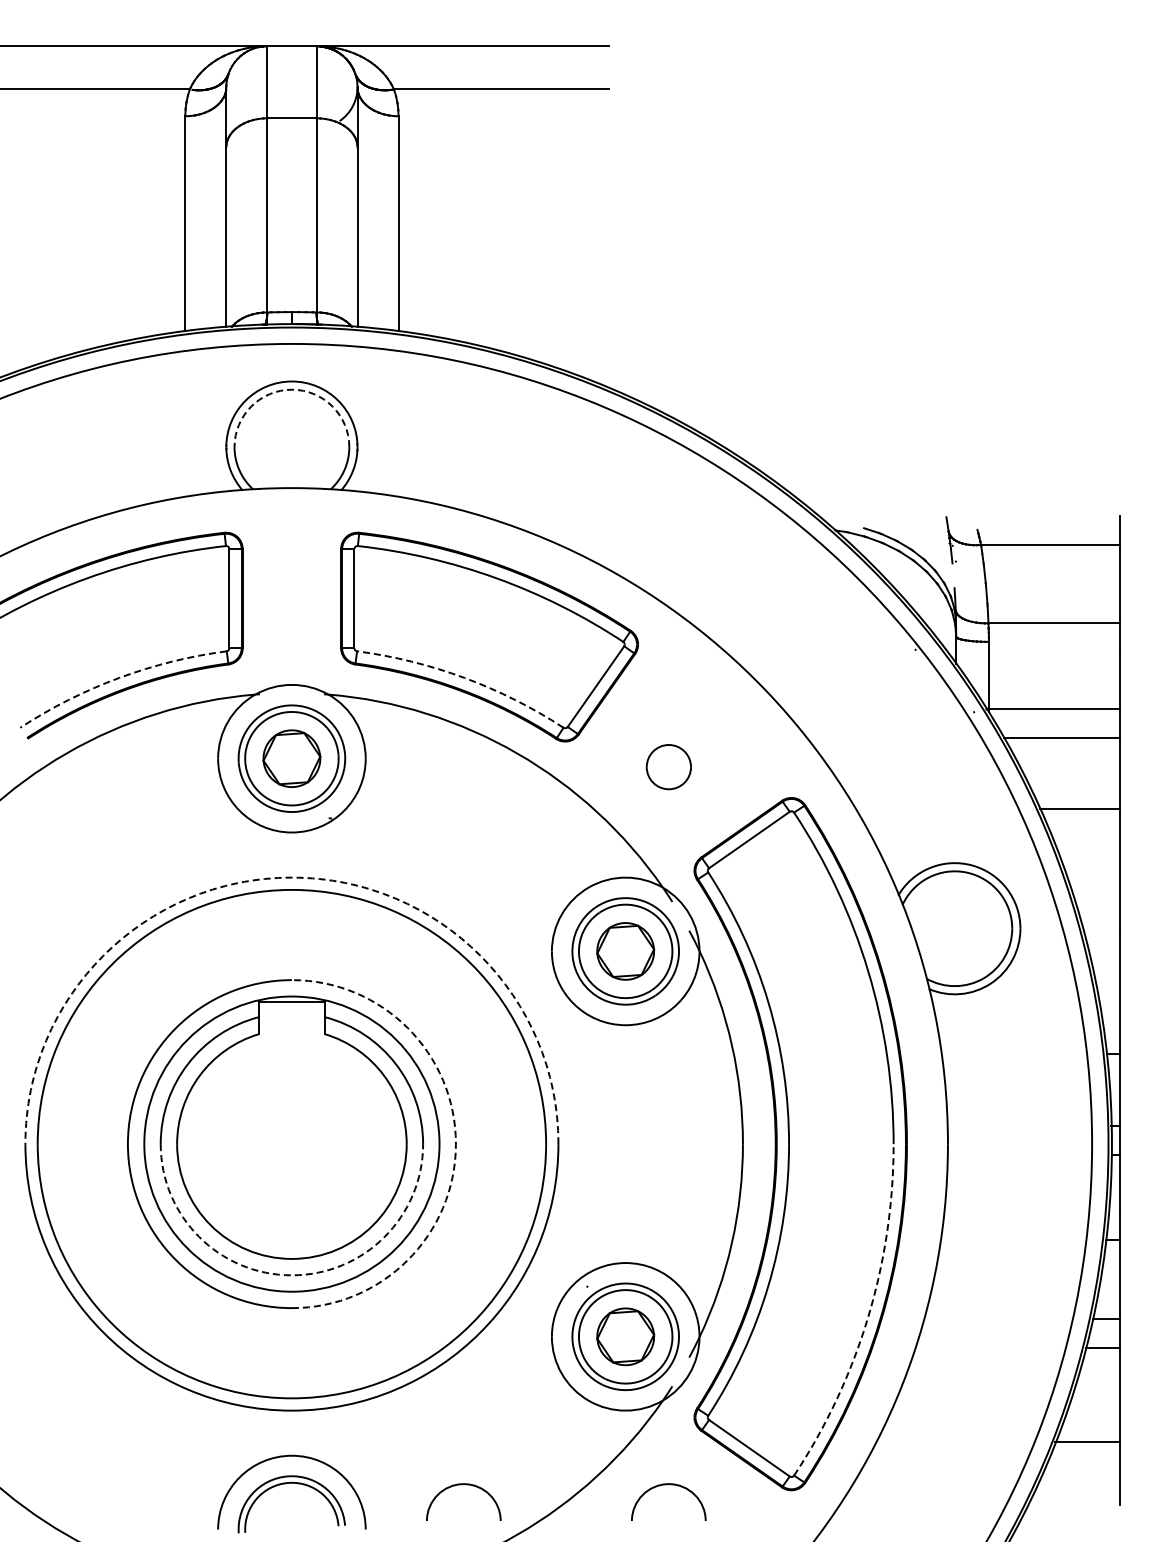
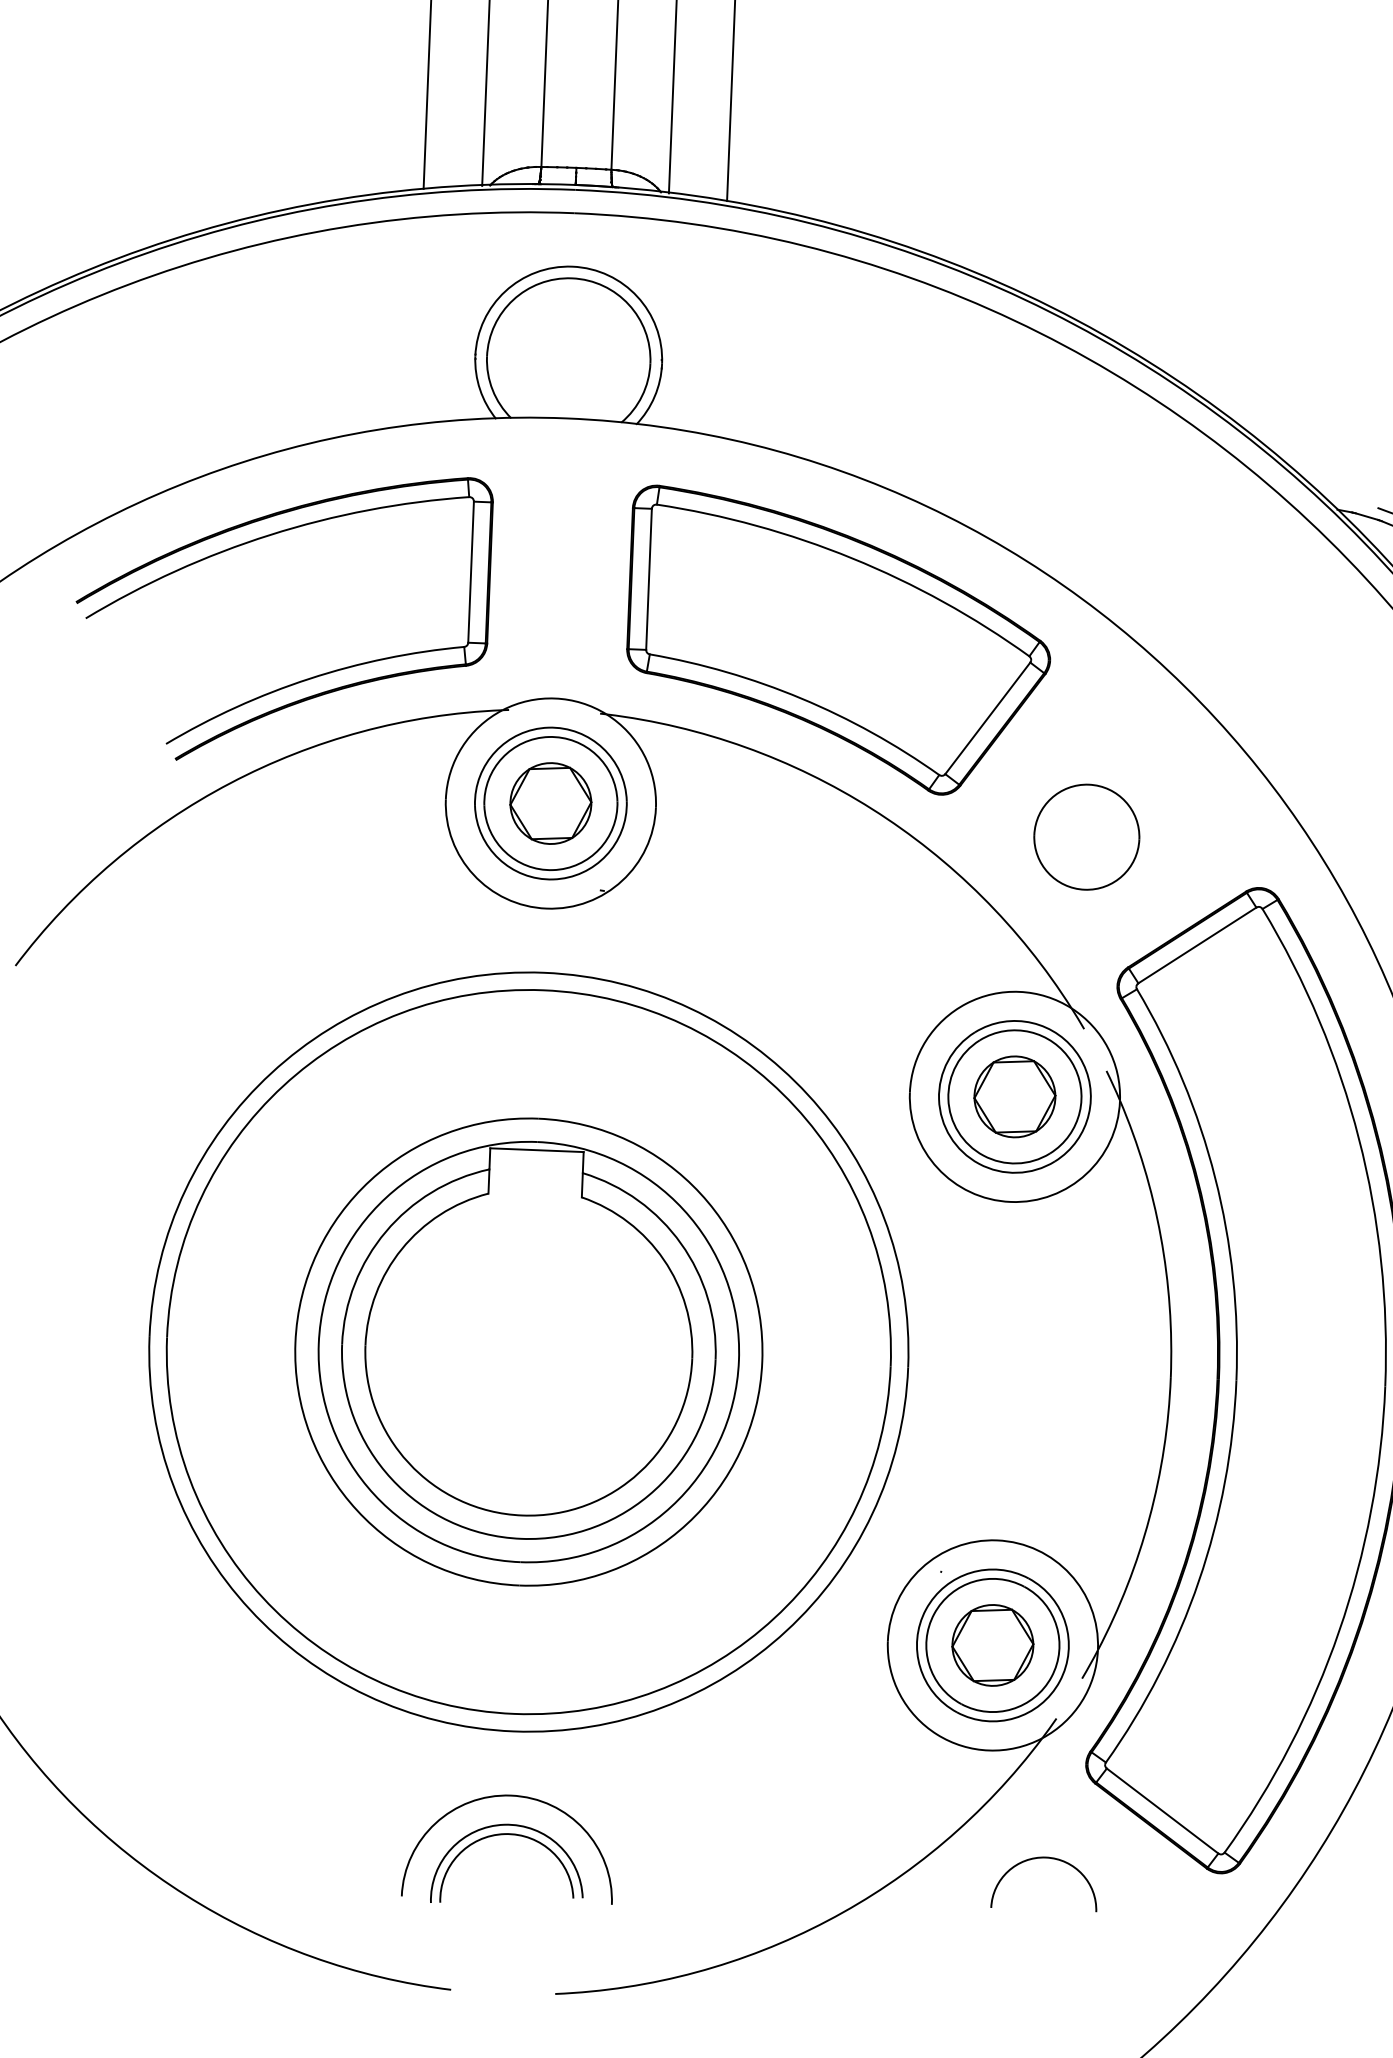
arc: (291, 389) -> (571, 278), dashed -> solid
arc: (119, 677) -> (310, 678), dashed -> solid
arc: (464, 677) -> (801, 697), dashed -> solid
part: (668, 766) -> (1086, 836), size x1.67
arc: (291, 877) -> (543, 972), dashed -> solid
arc: (455, 1144) -> (761, 1361), dashed -> solid
arc: (291, 1275) -> (520, 1539), dashed -> solid
arc: (868, 1317) -> (1339, 1631), dashed -> solid
arc: (461, 1485) -> (750, 1847), removed

